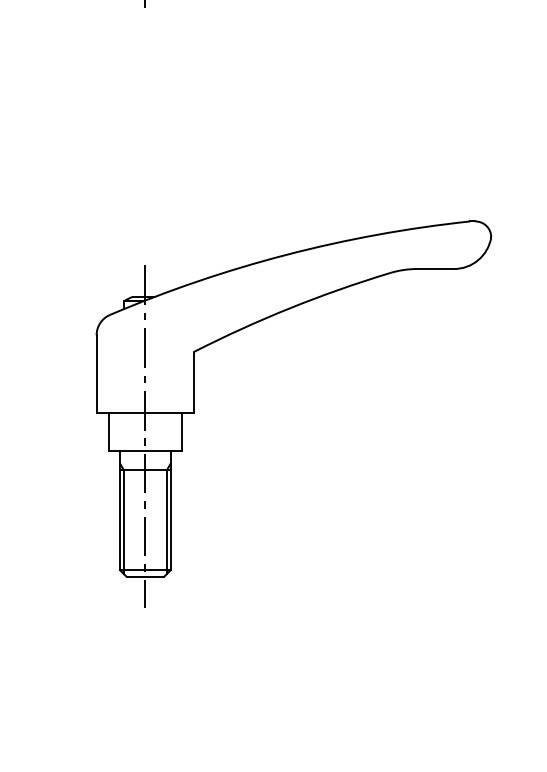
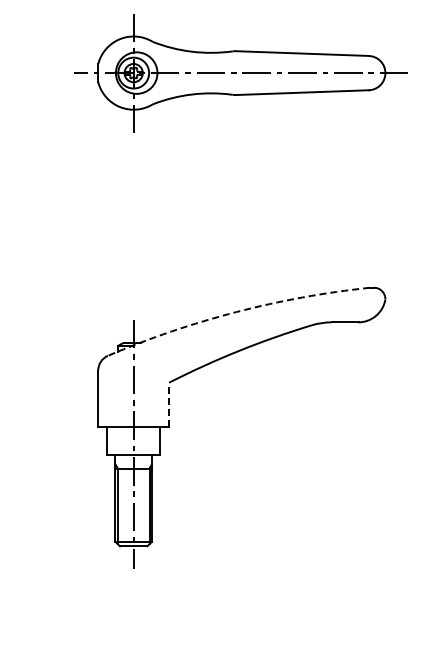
arc: (286, 255) -> (236, 312), solid -> dashed
line: (194, 381) -> (169, 404), solid -> dashed

